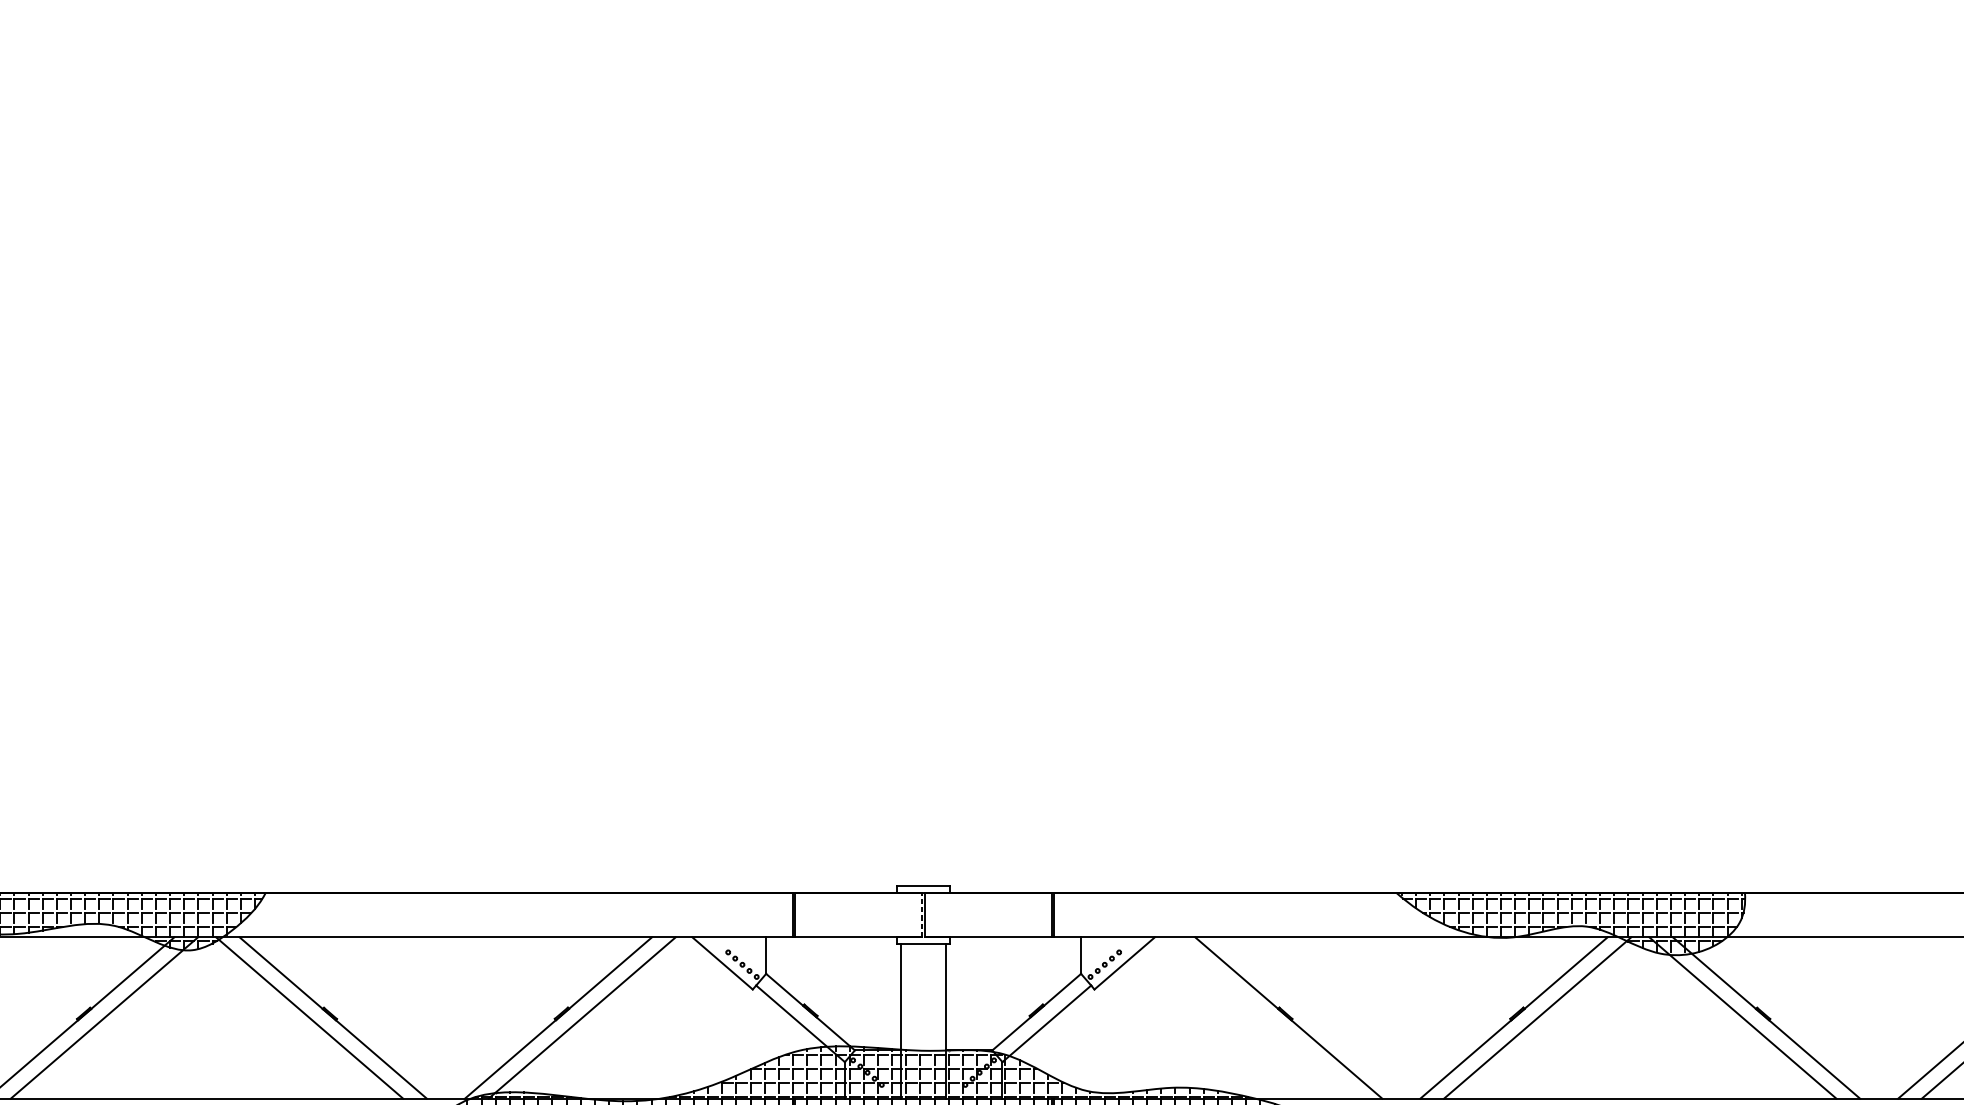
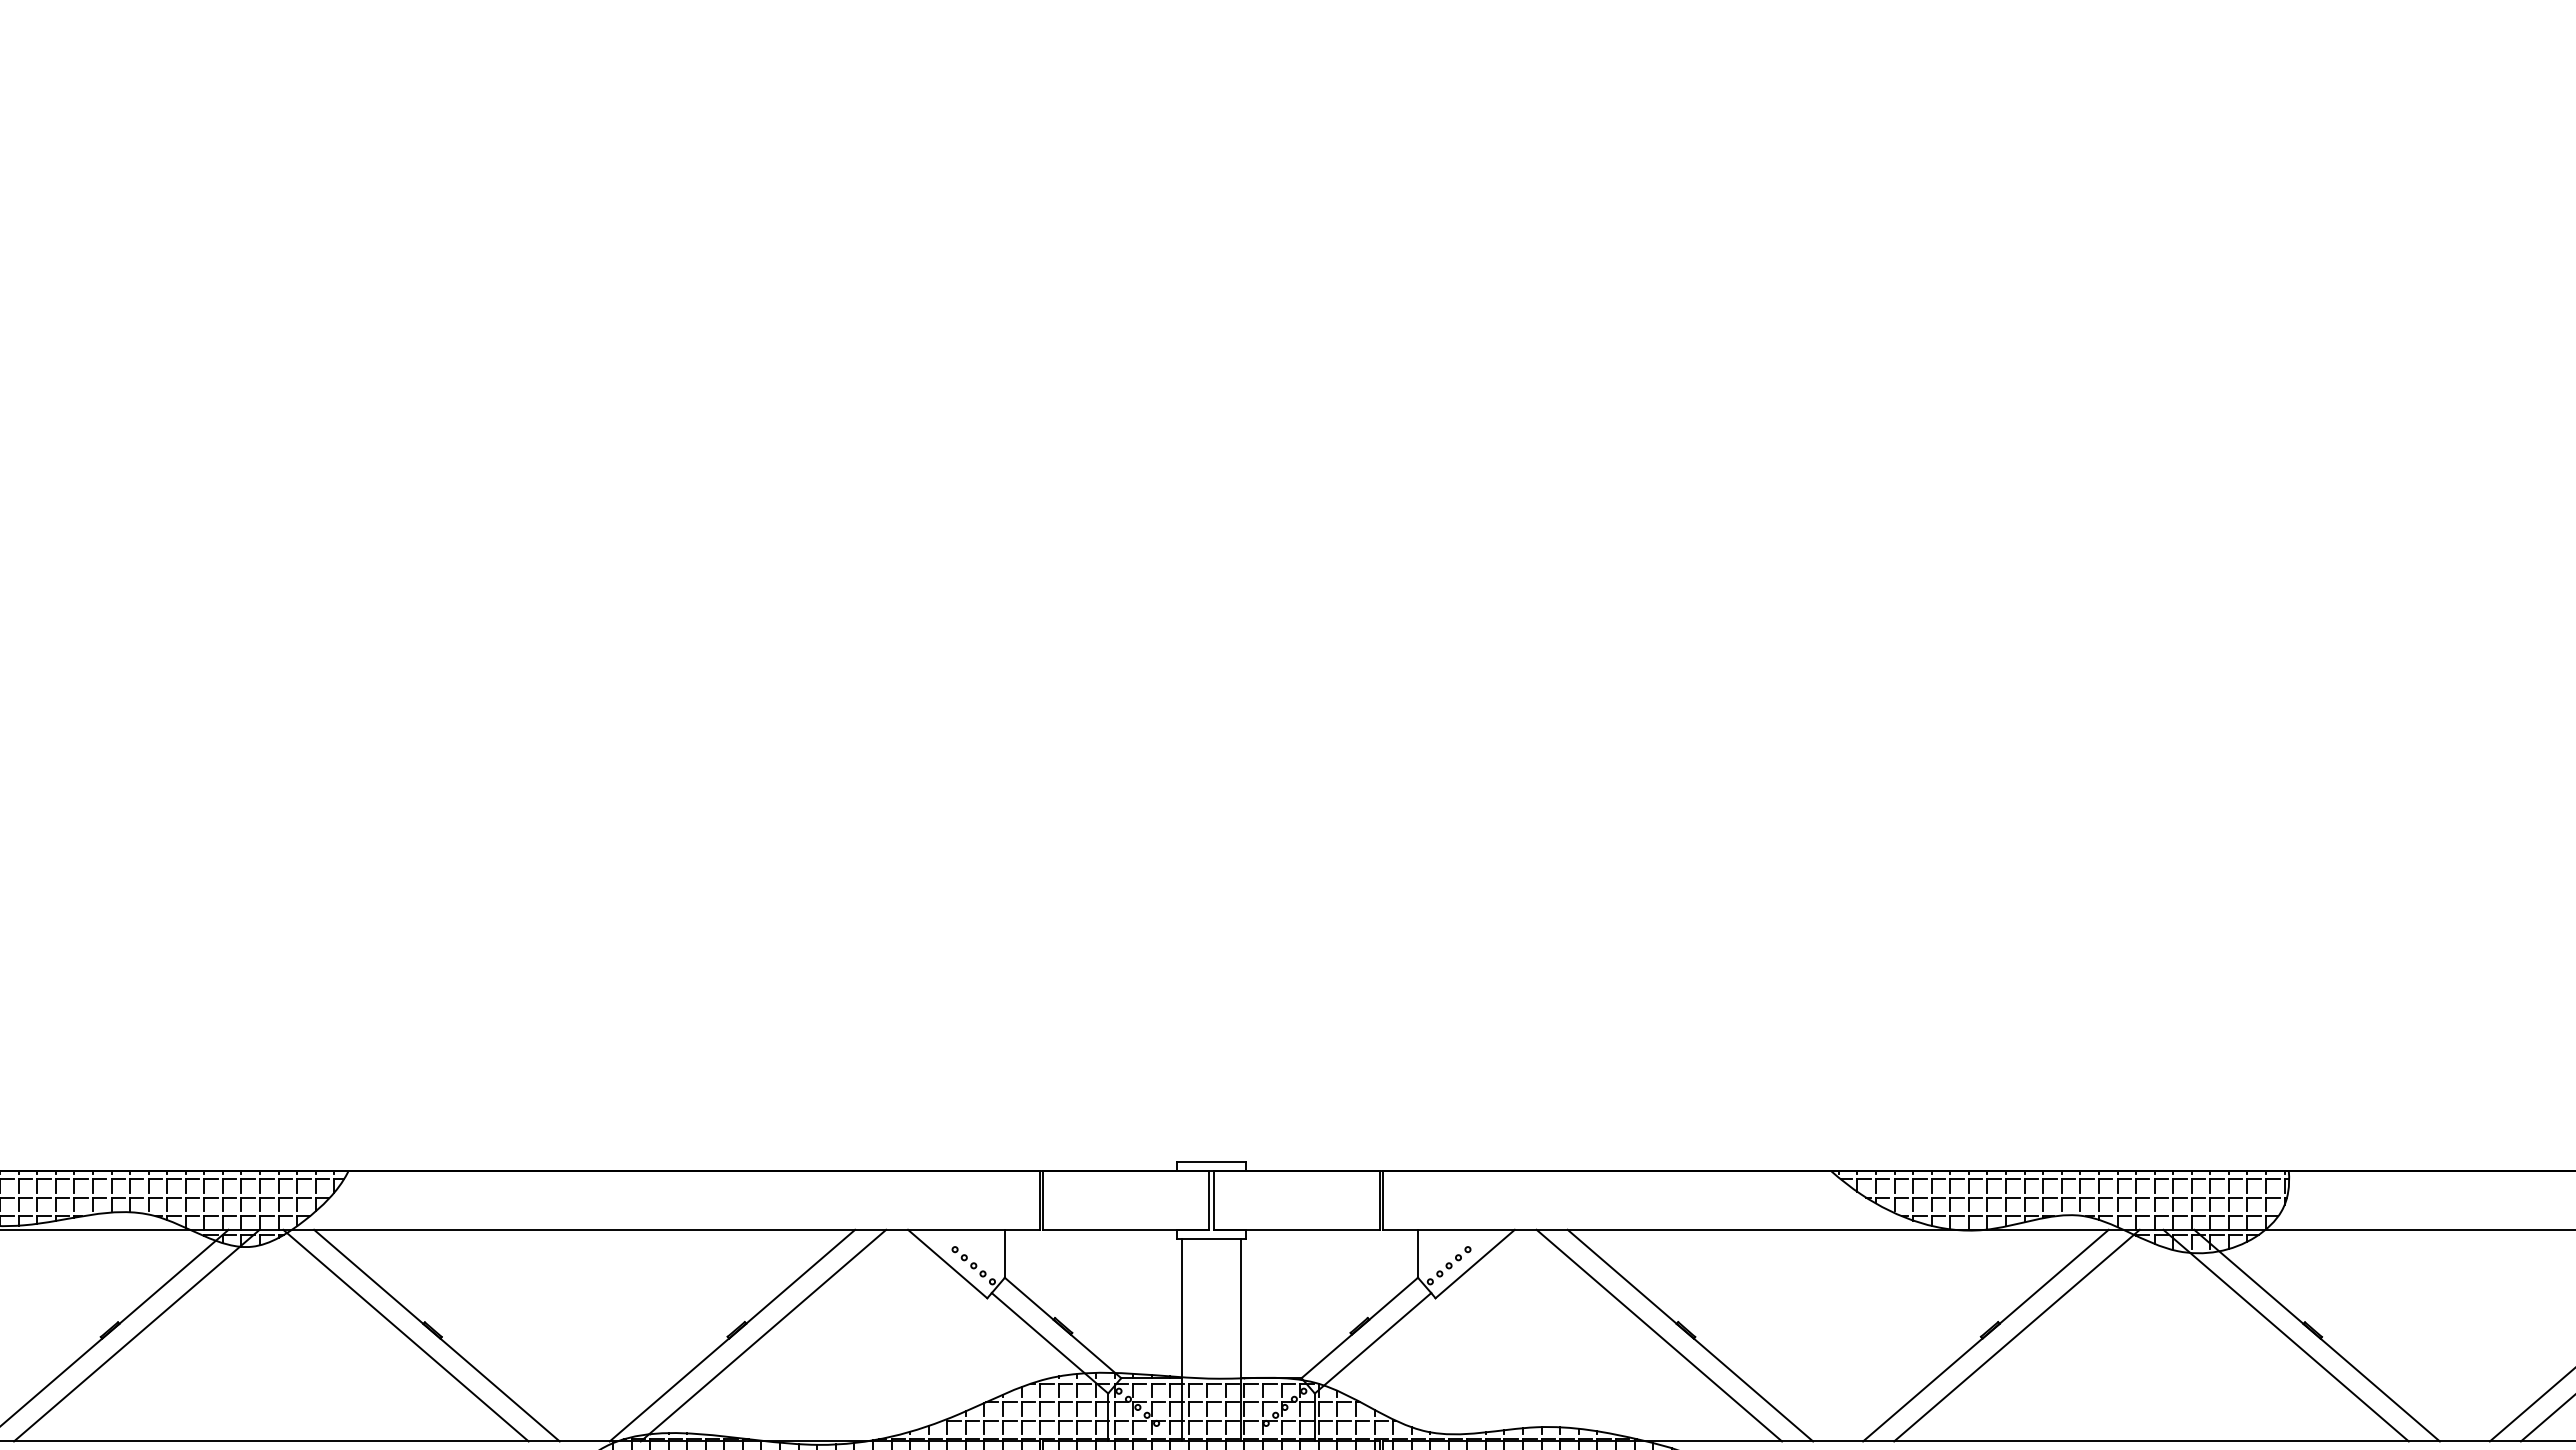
line: (922, 914) -> (1209, 1200), dashed -> solid
line: (1265, 1017) -> (1659, 1335), added

